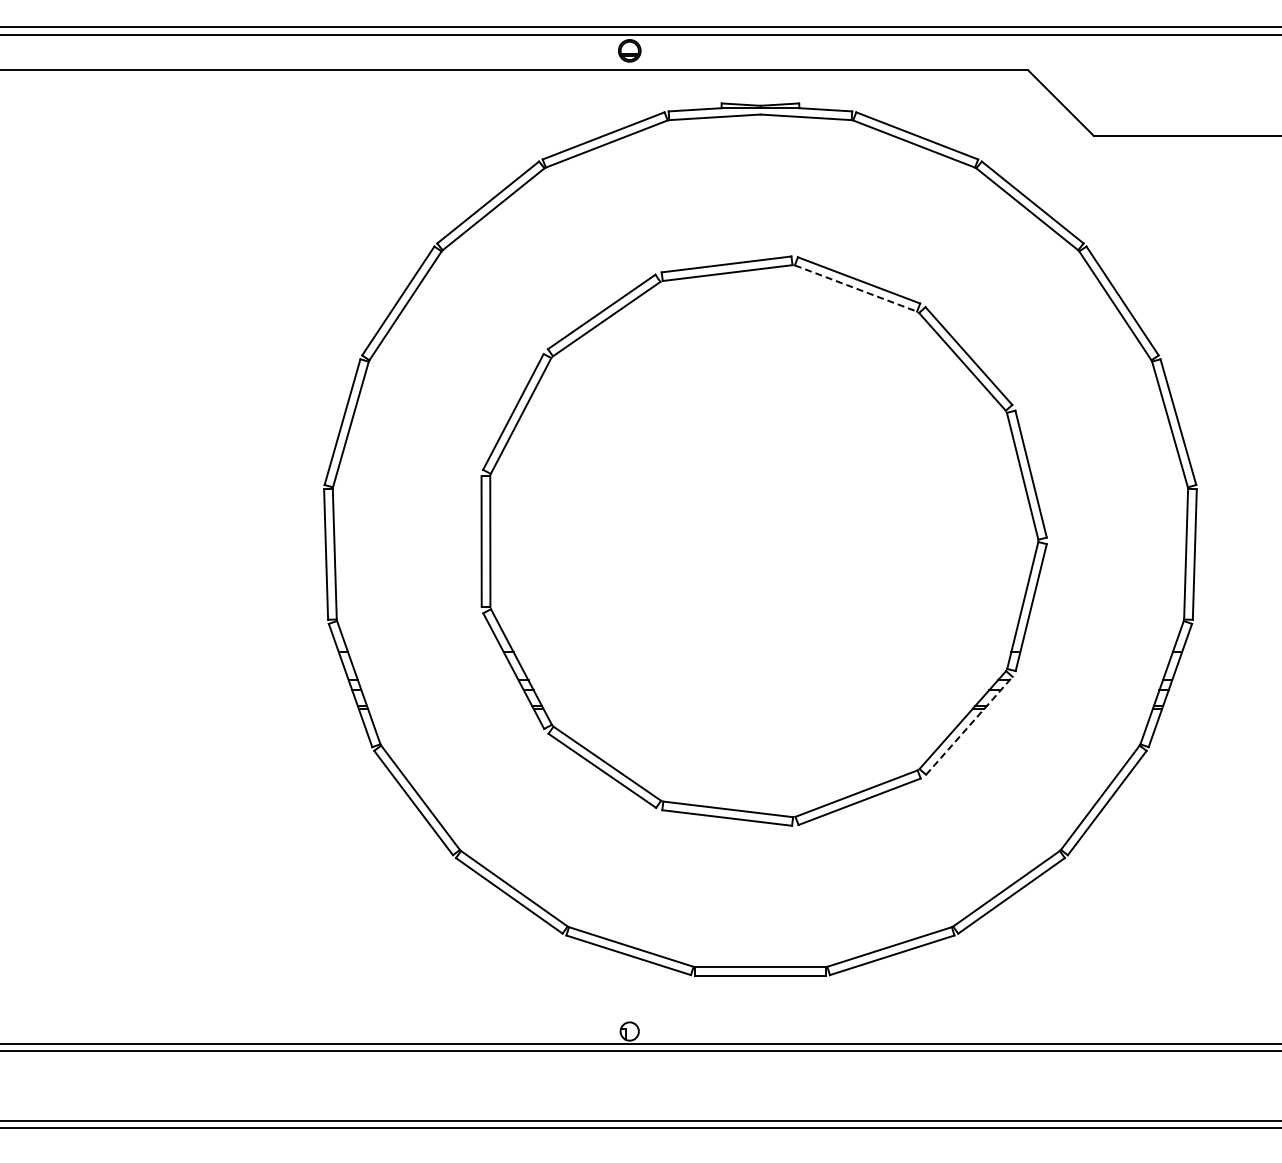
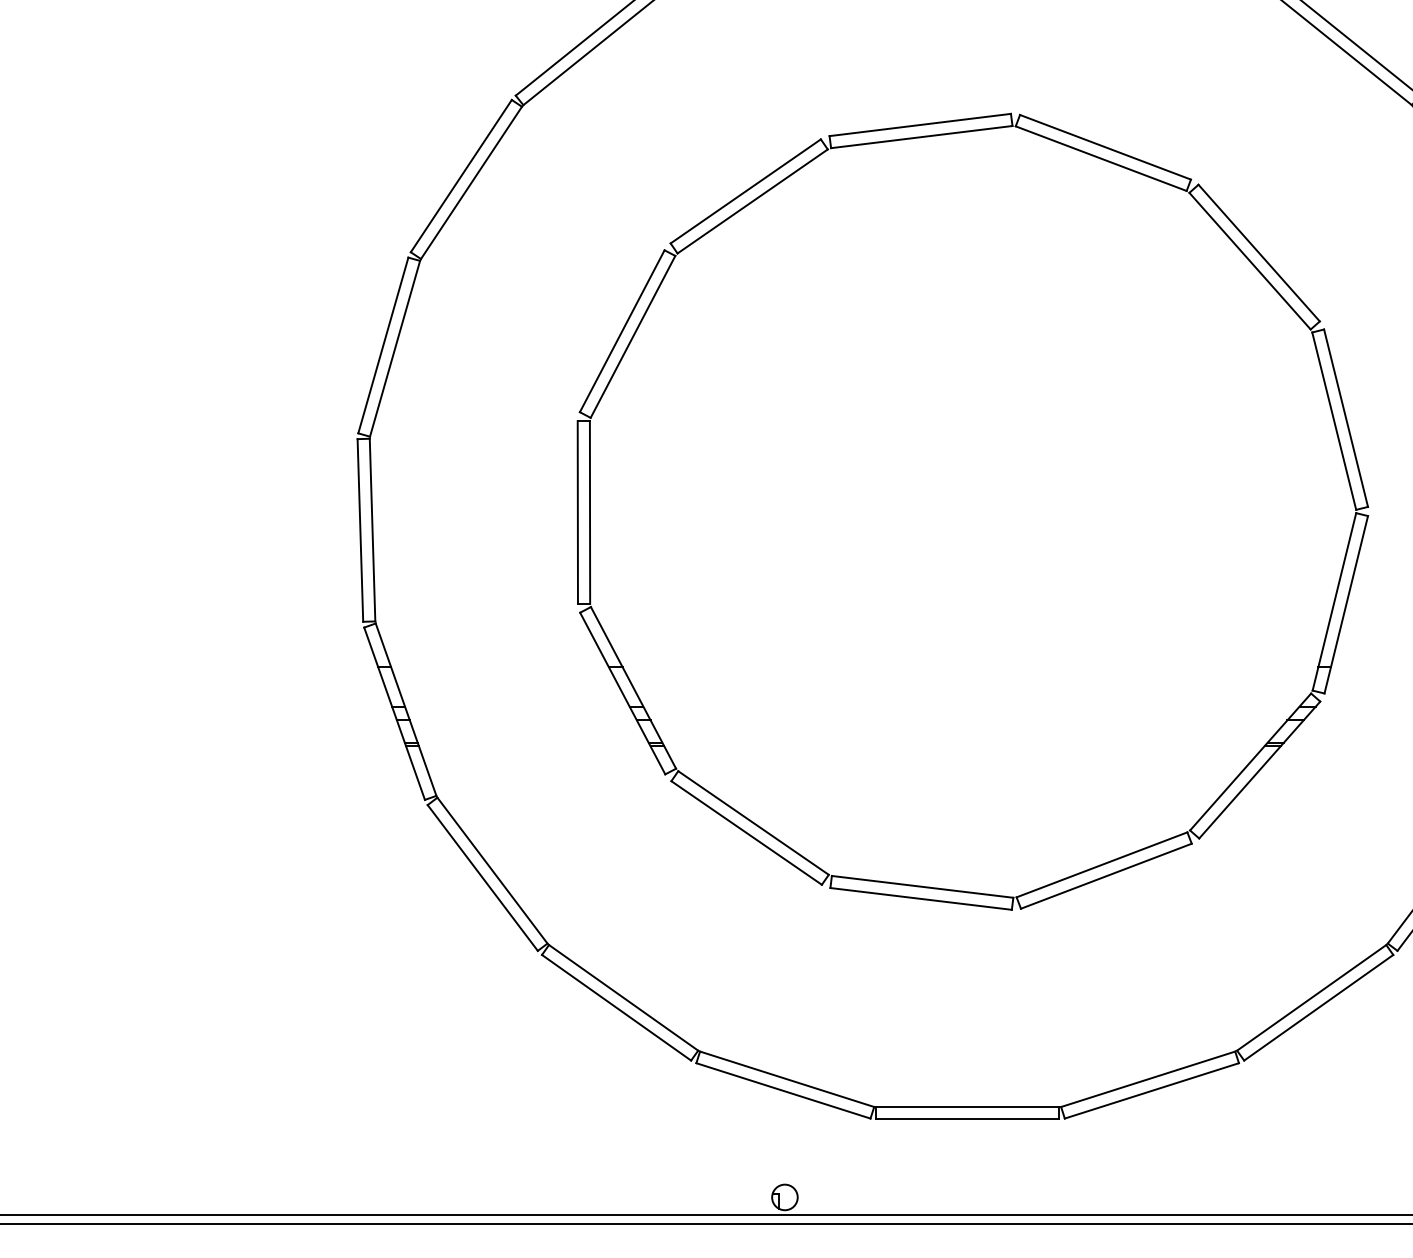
line: (856, 288) -> (1101, 158), dashed -> solid
line: (969, 725) -> (1259, 769), dashed -> solid

